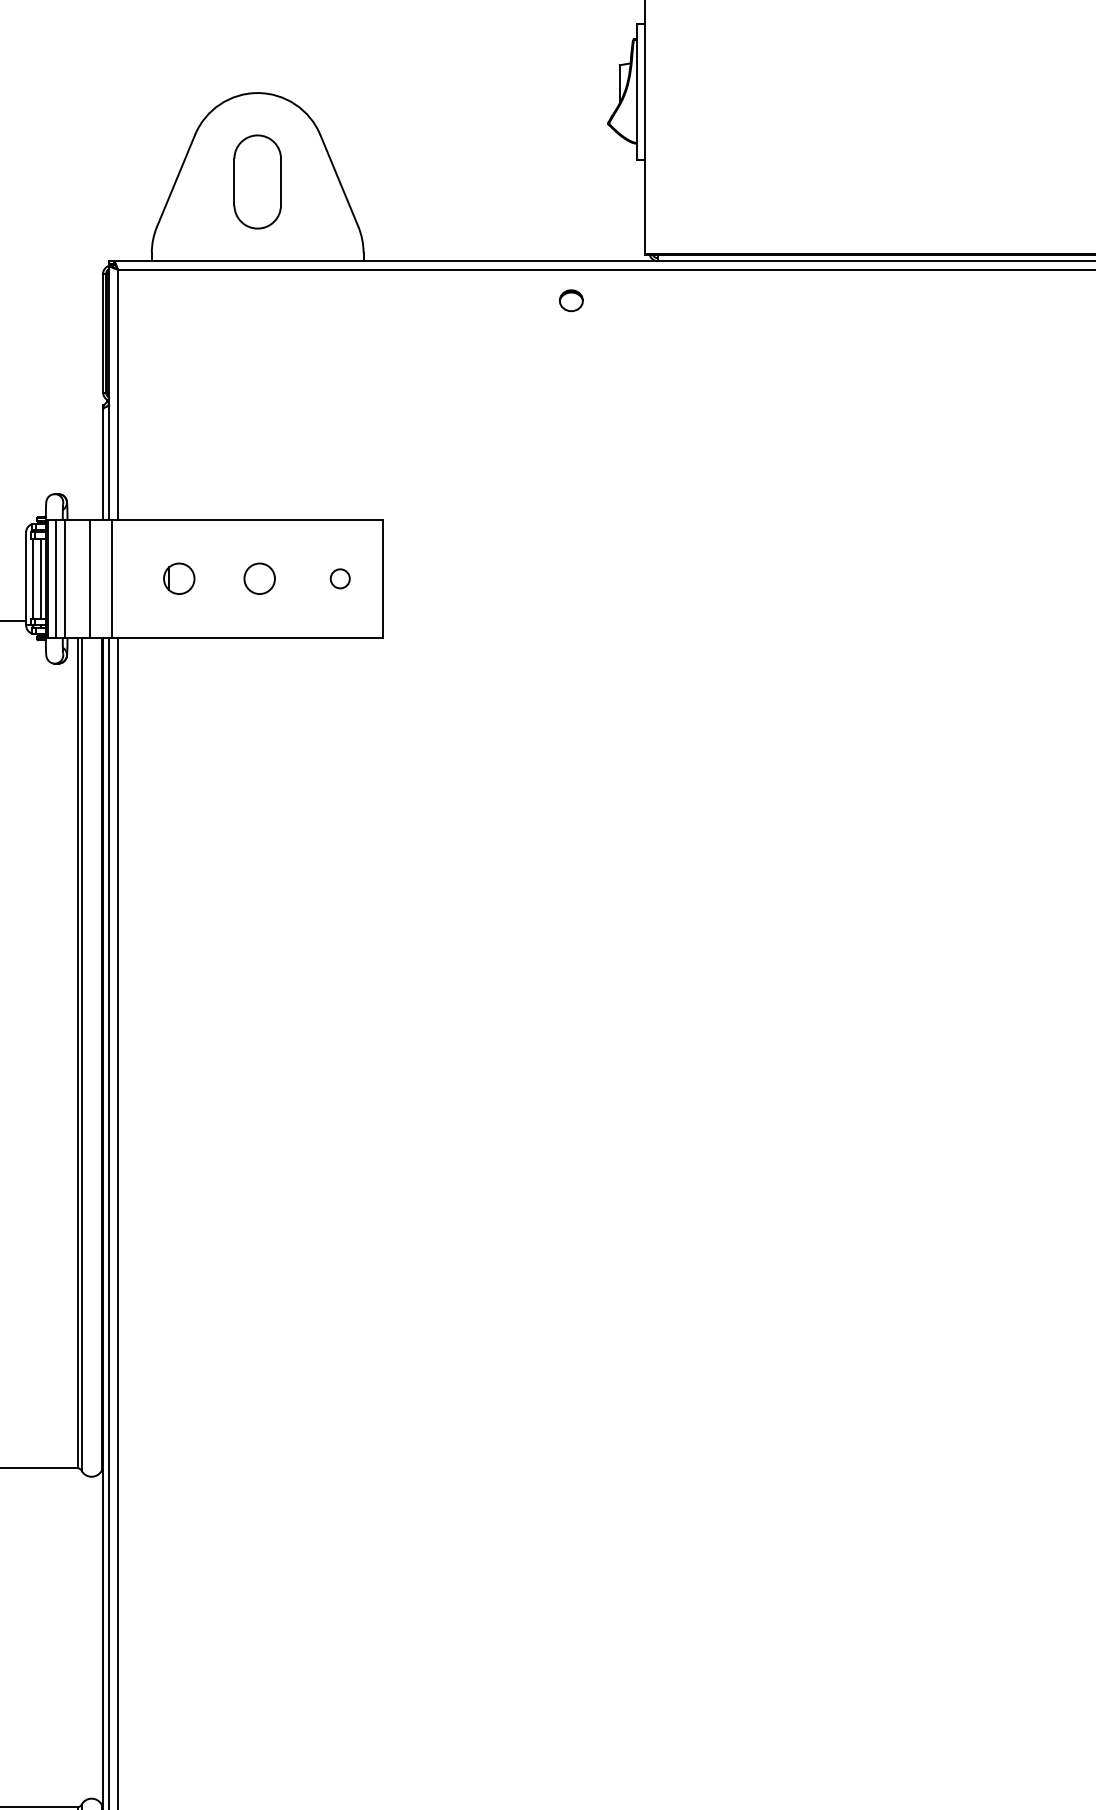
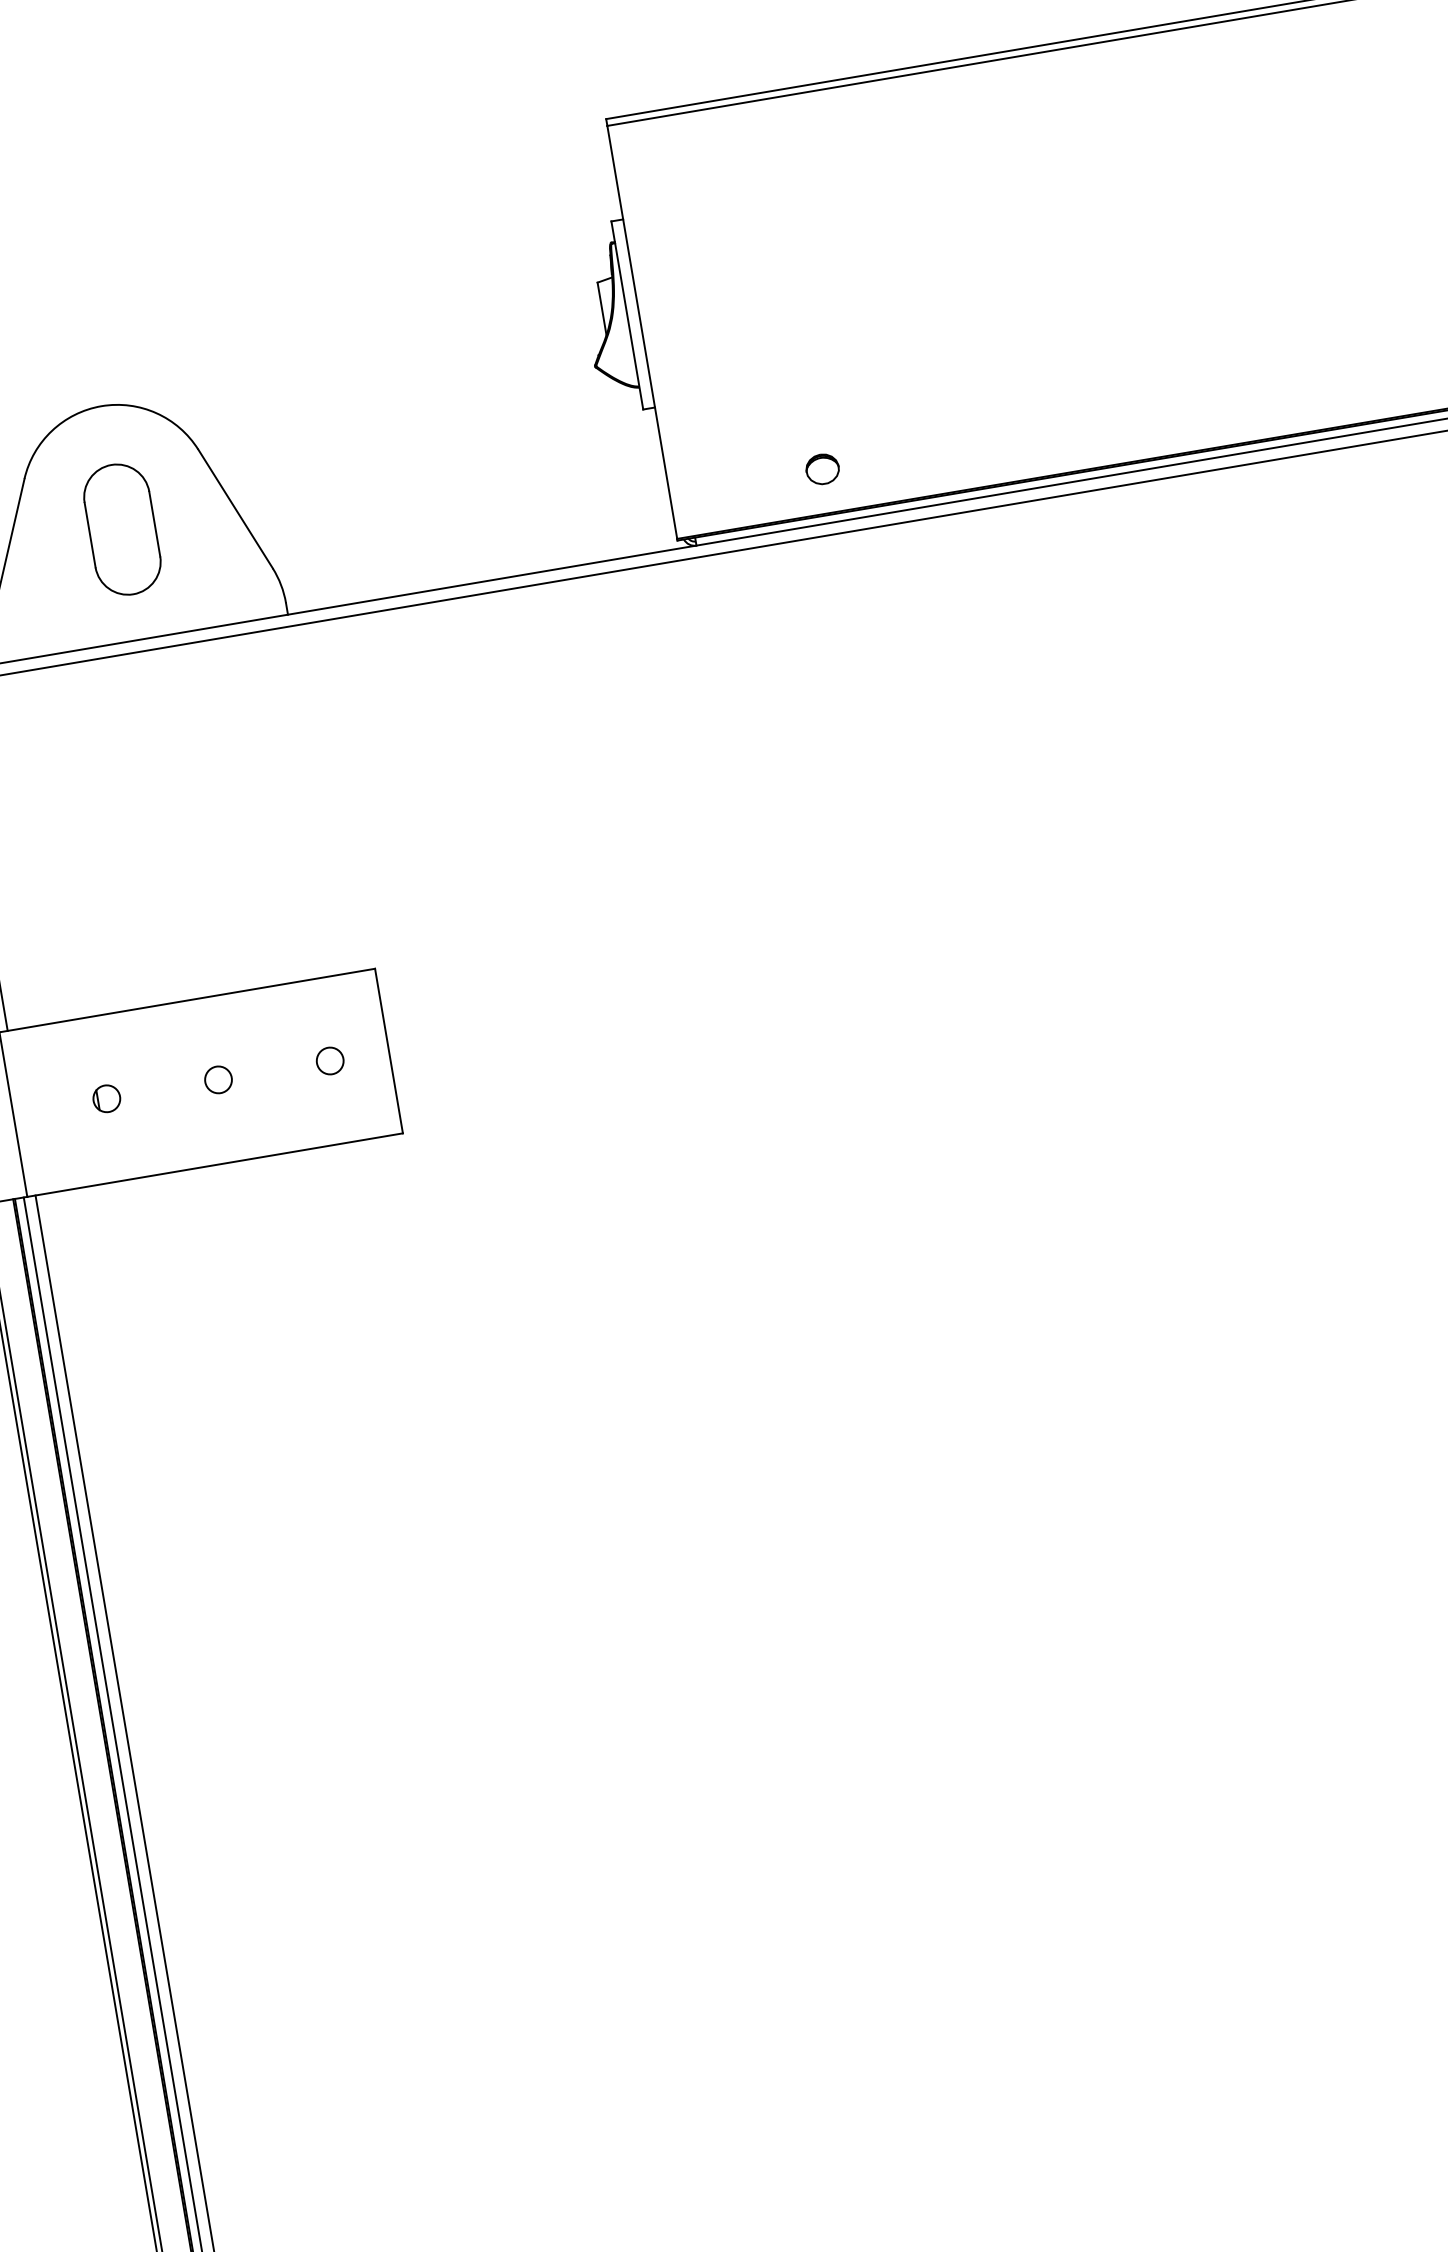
part: (570, 300) -> (821, 469), moved
part: (179, 578) -> (106, 1098), size x0.62
circle: (259, 578) -> (217, 1079), size x0.62

